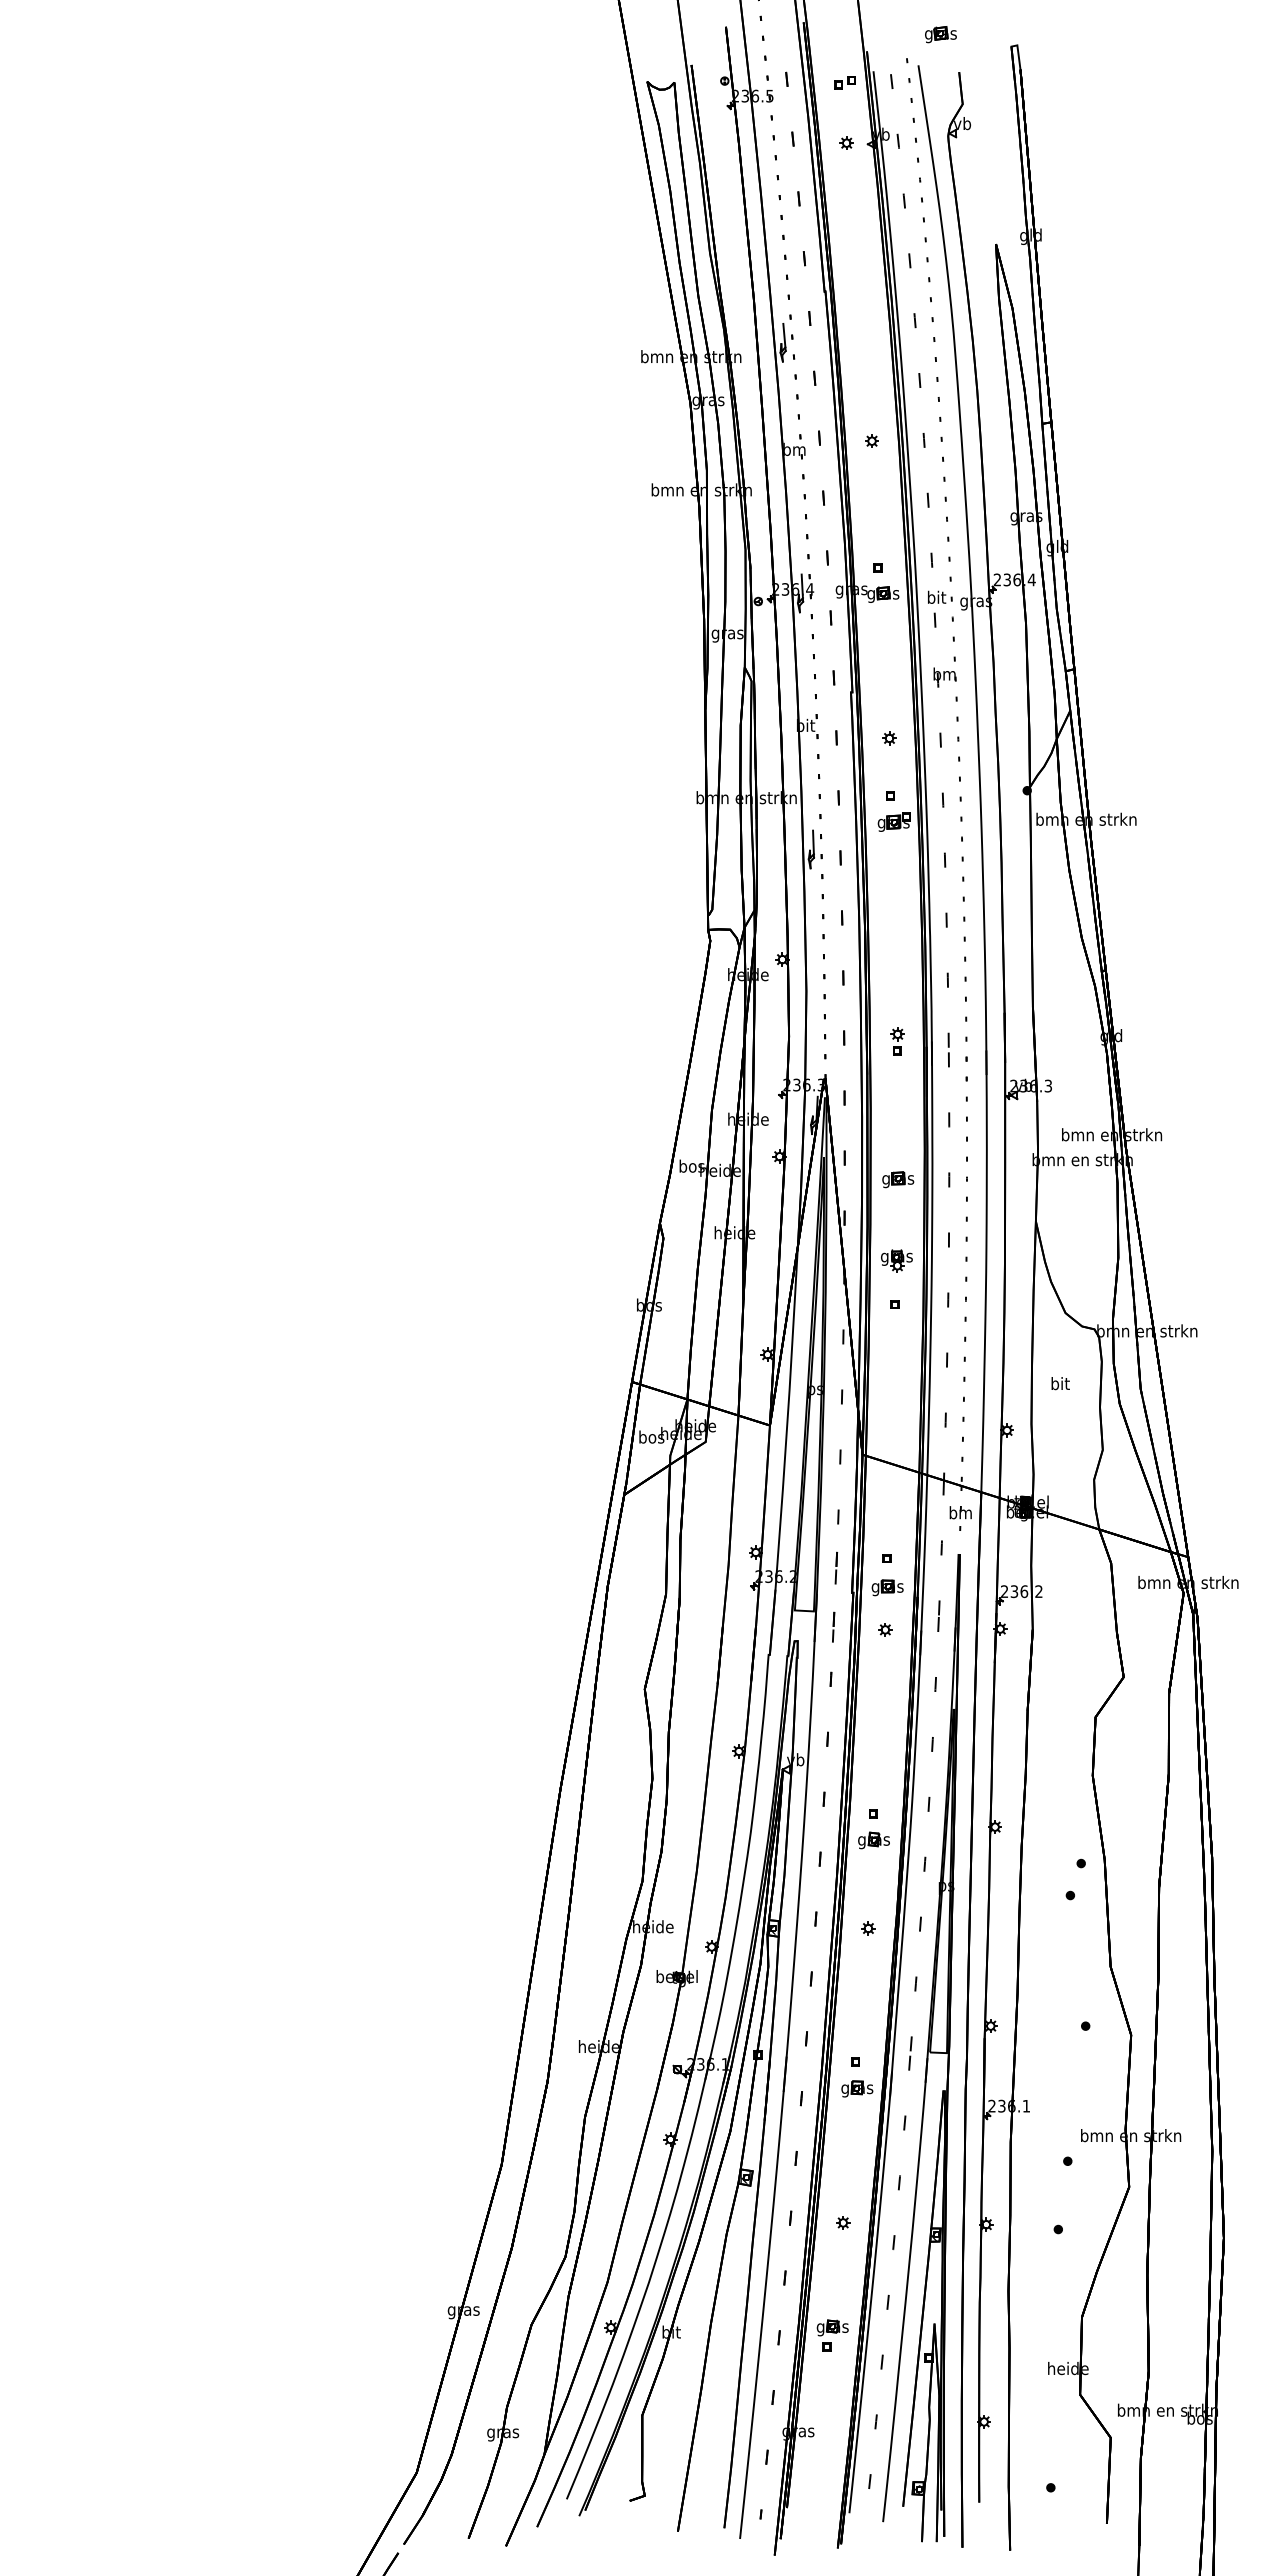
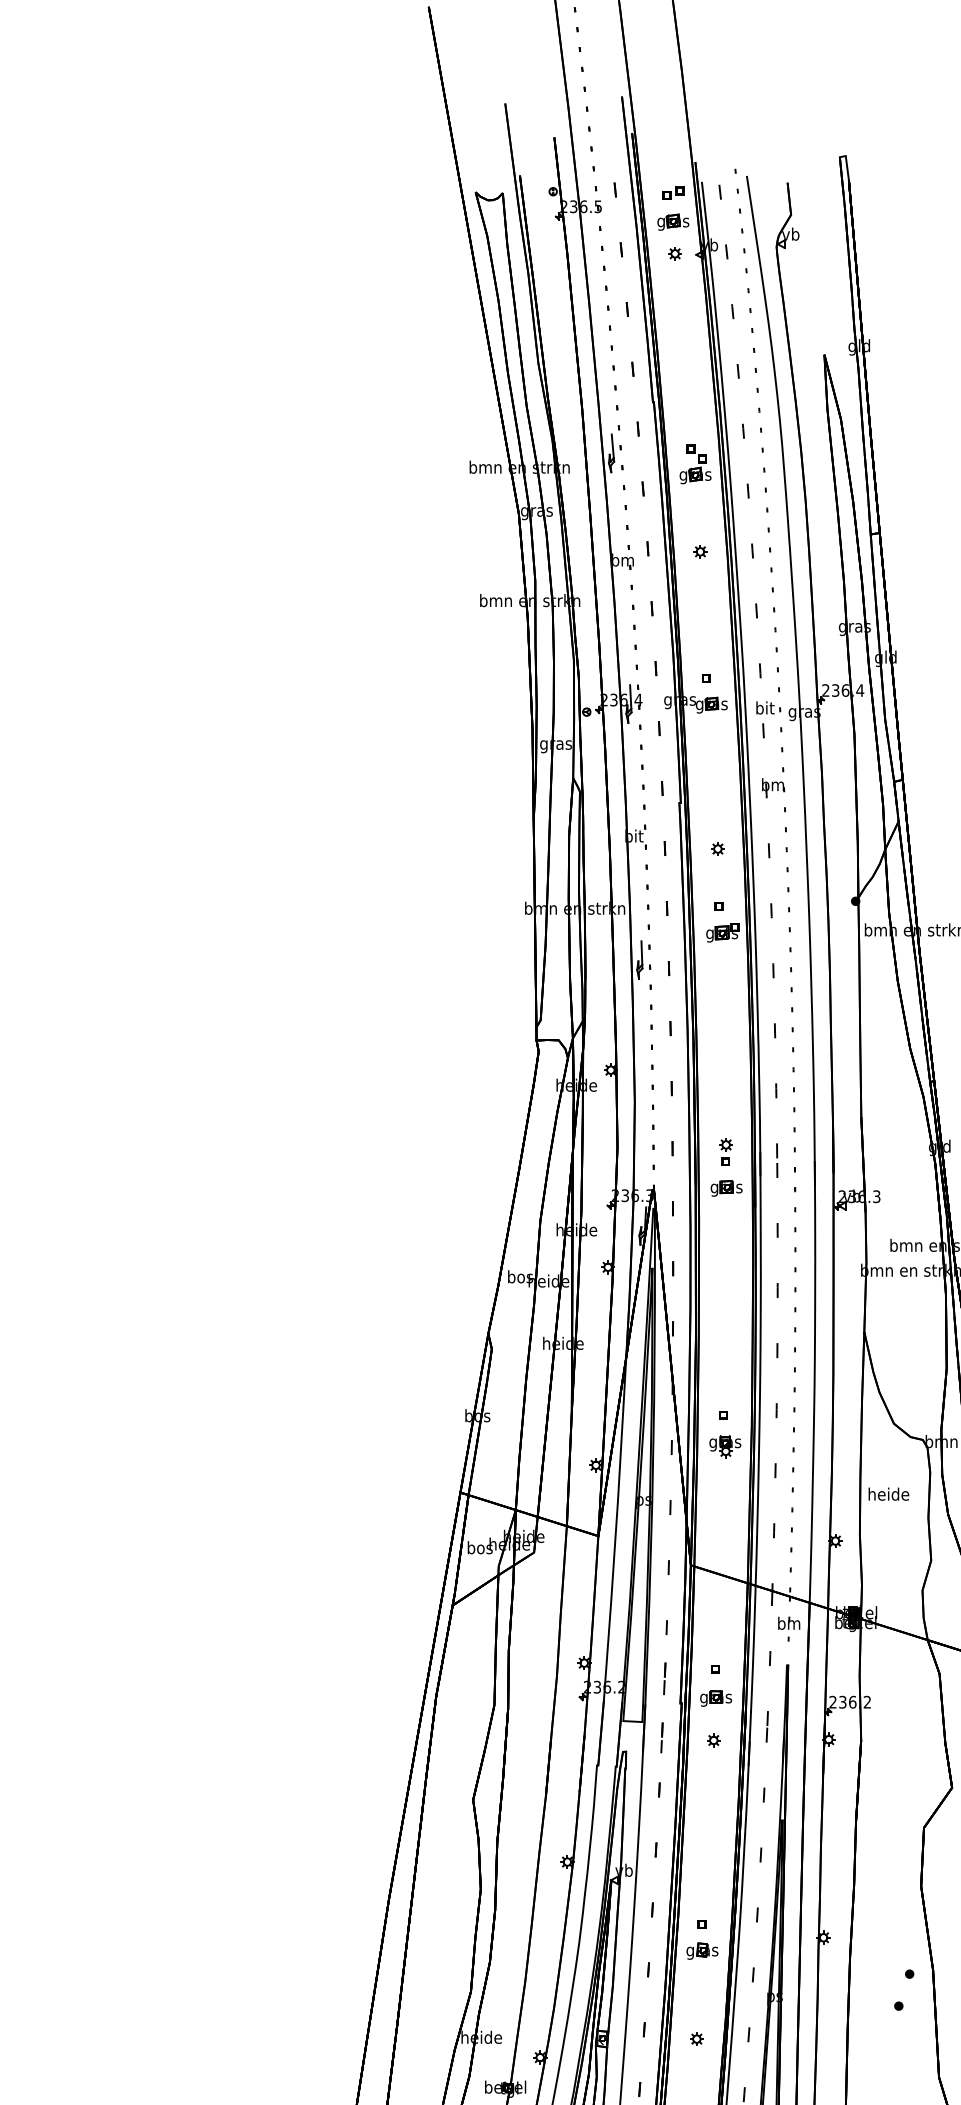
part: (940, 34) -> (672, 222), moved
part: (867, 353) -> (695, 464), added
part: (898, 1179) -> (726, 1188), moved
part: (896, 1260) -> (724, 1446), moved
text: (1060, 1383) -> (888, 1494), bit -> heide

